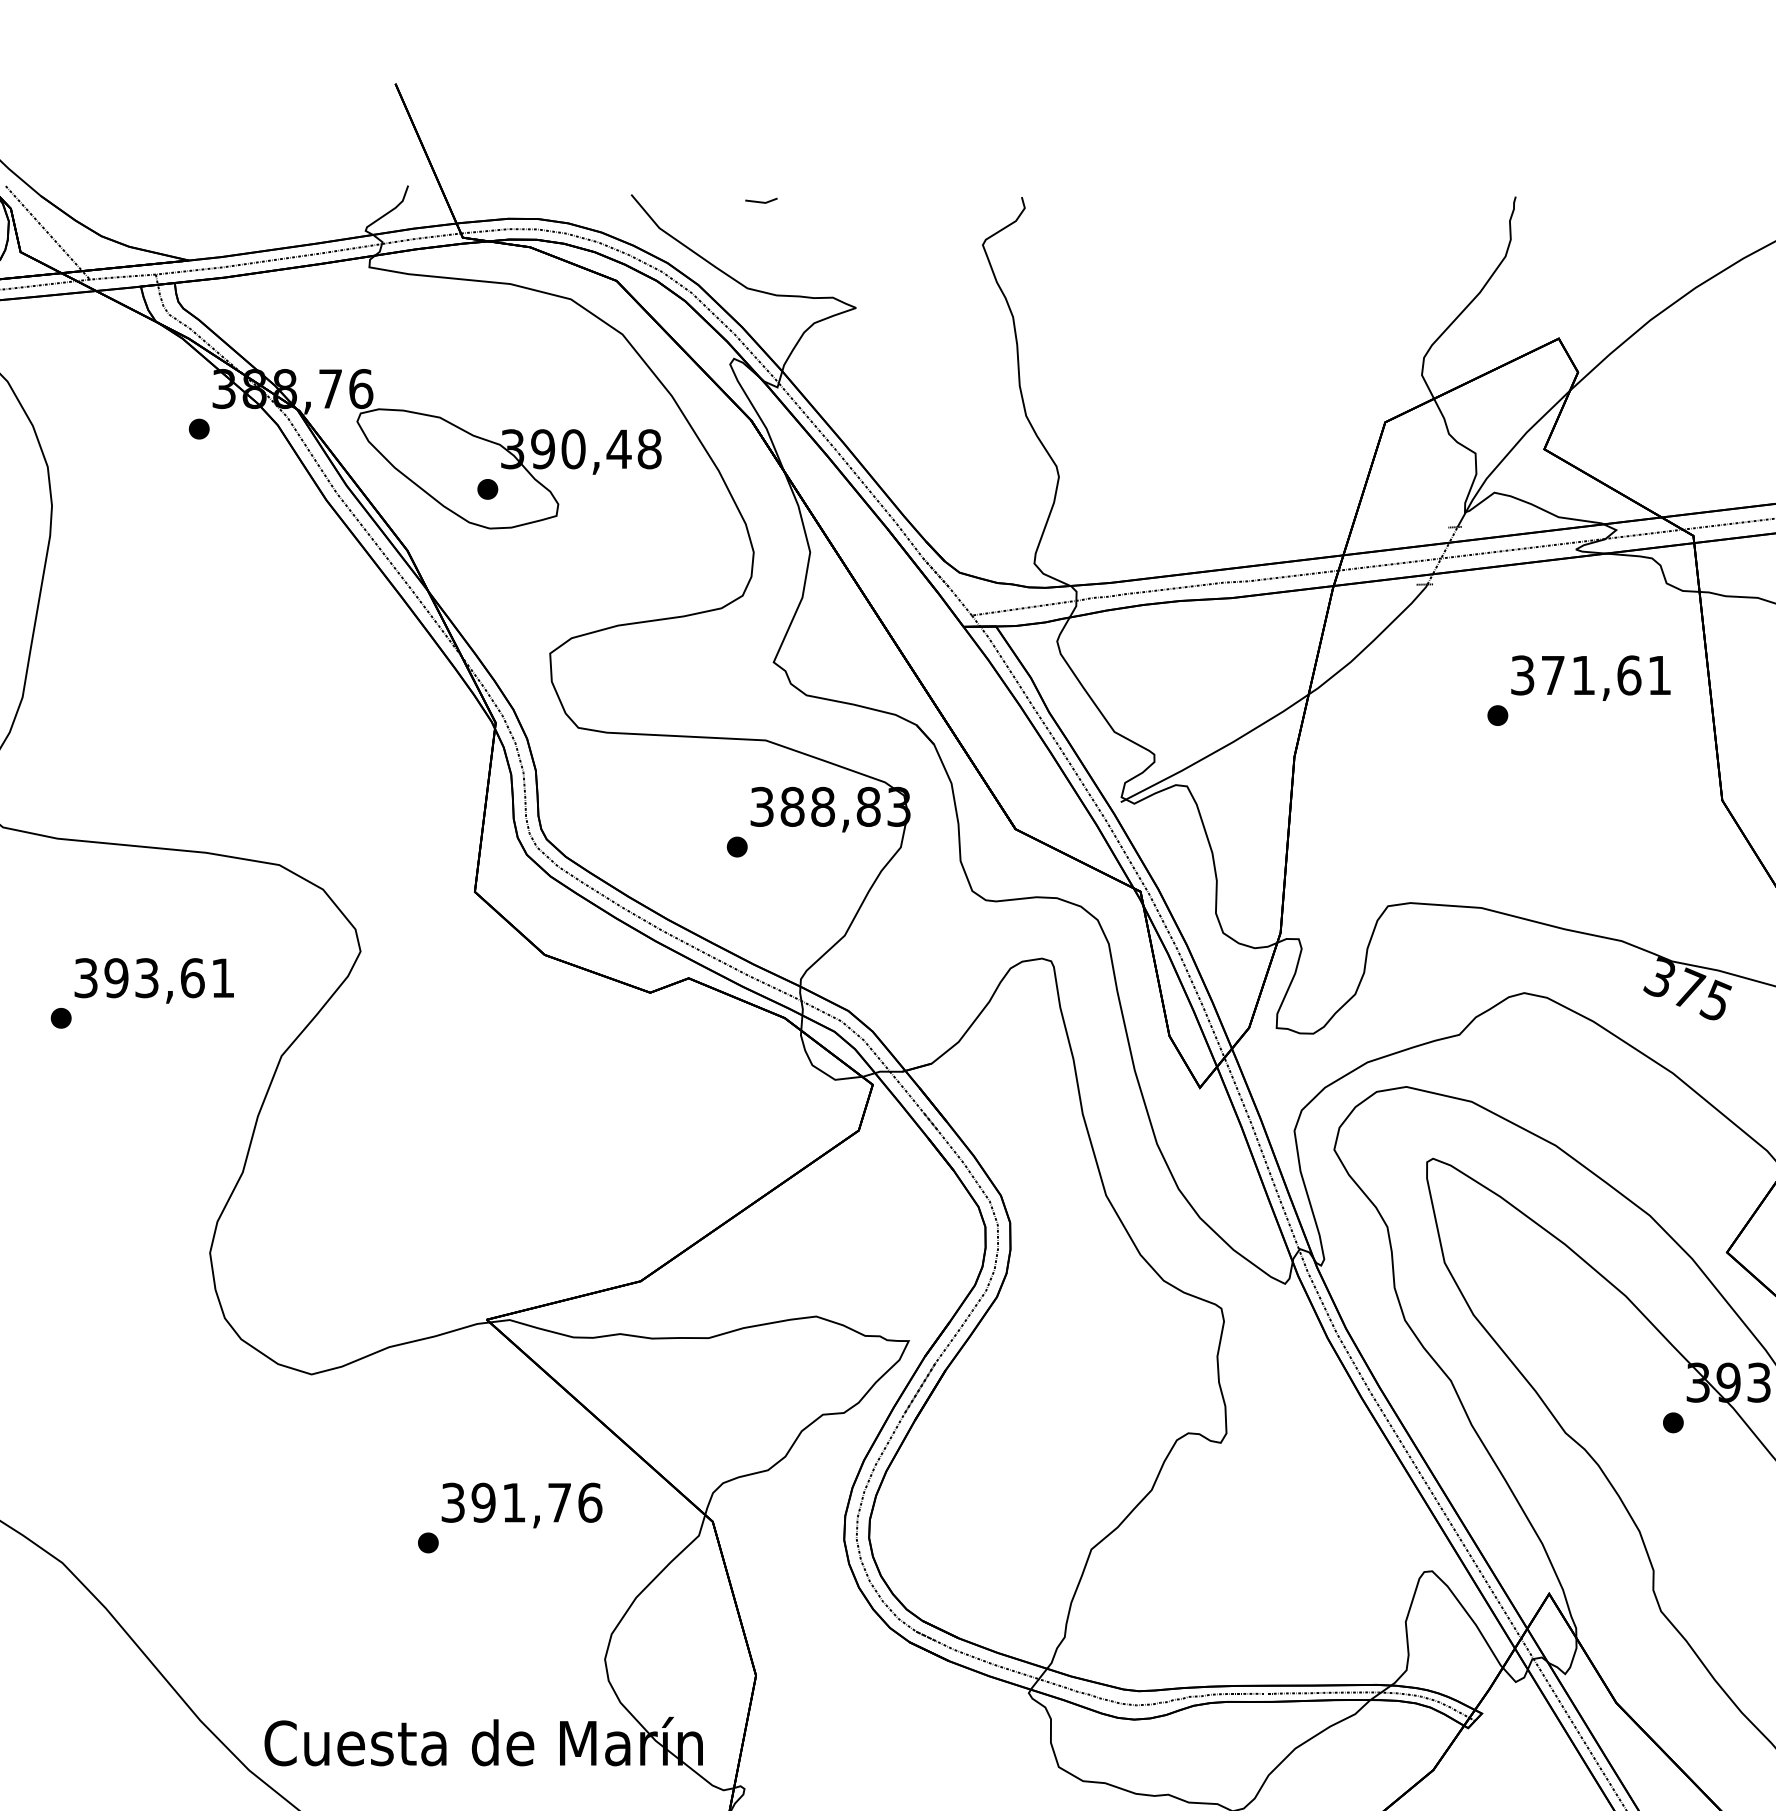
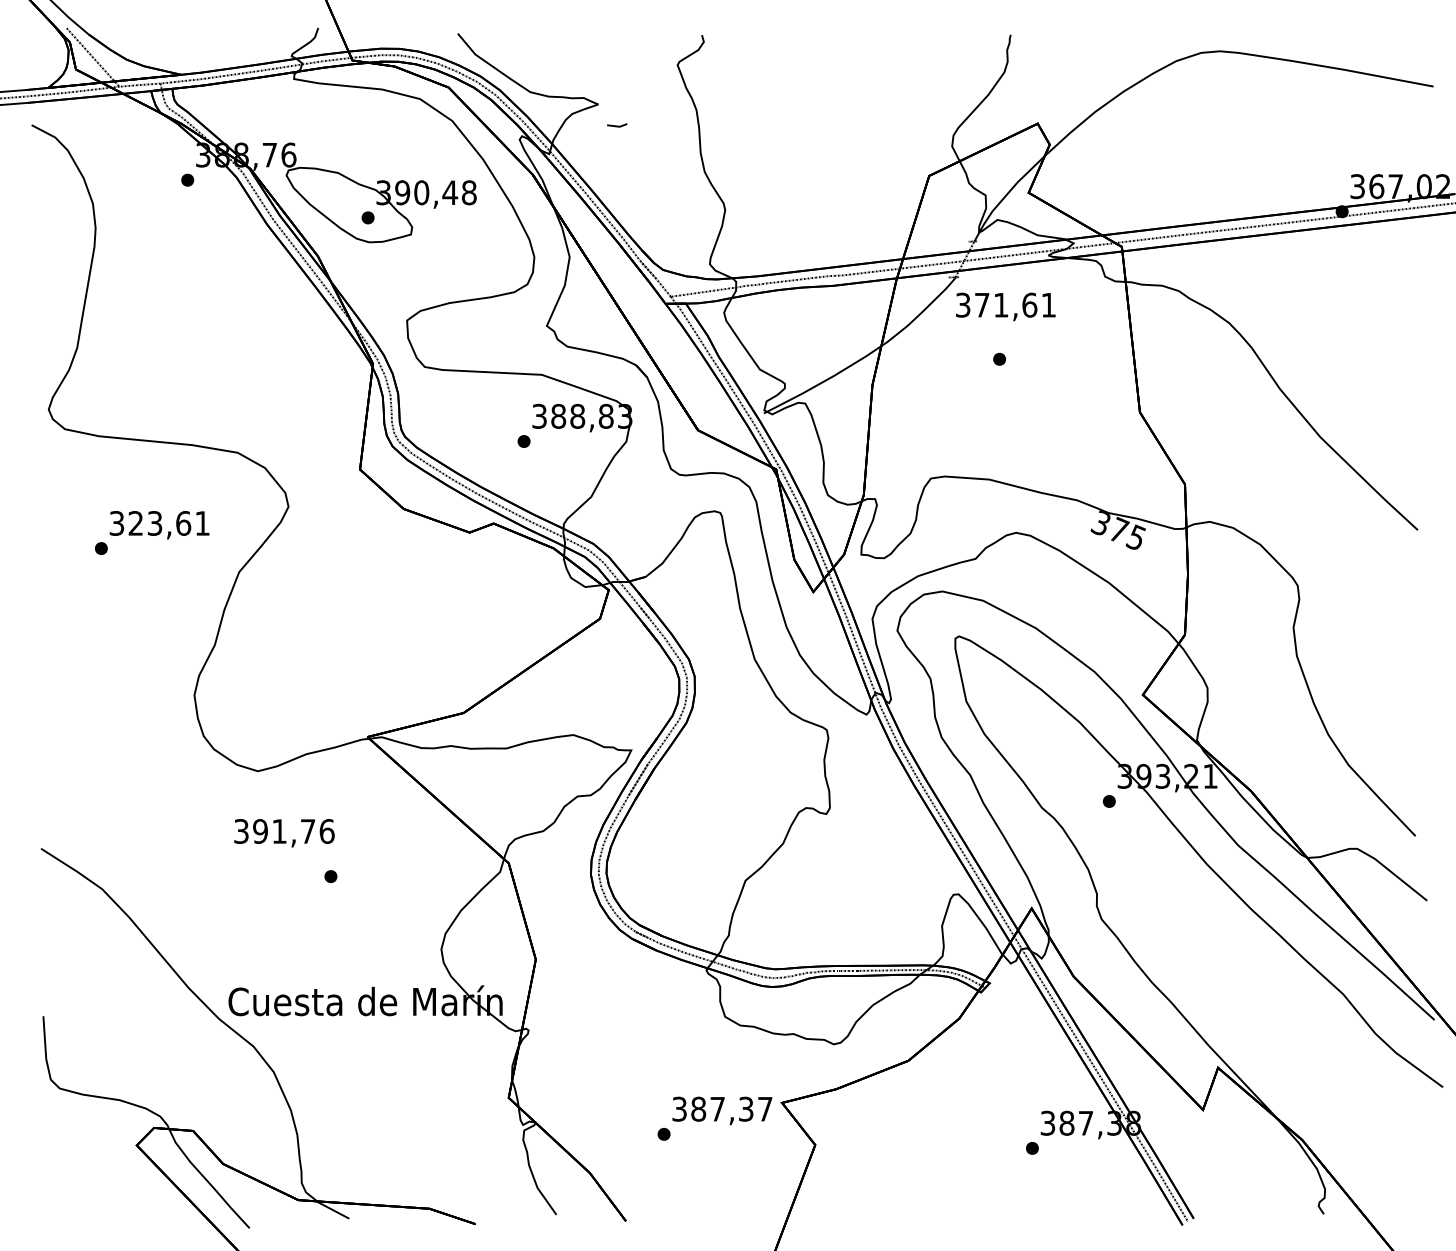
line: (761, 200) -> (617, 125), moved
text: (1590, 677) -> (1005, 306), moved
text: (115, 978) -> (135, 523), 393,61 -> 323,61
text: (522, 1505) -> (284, 833), moved

